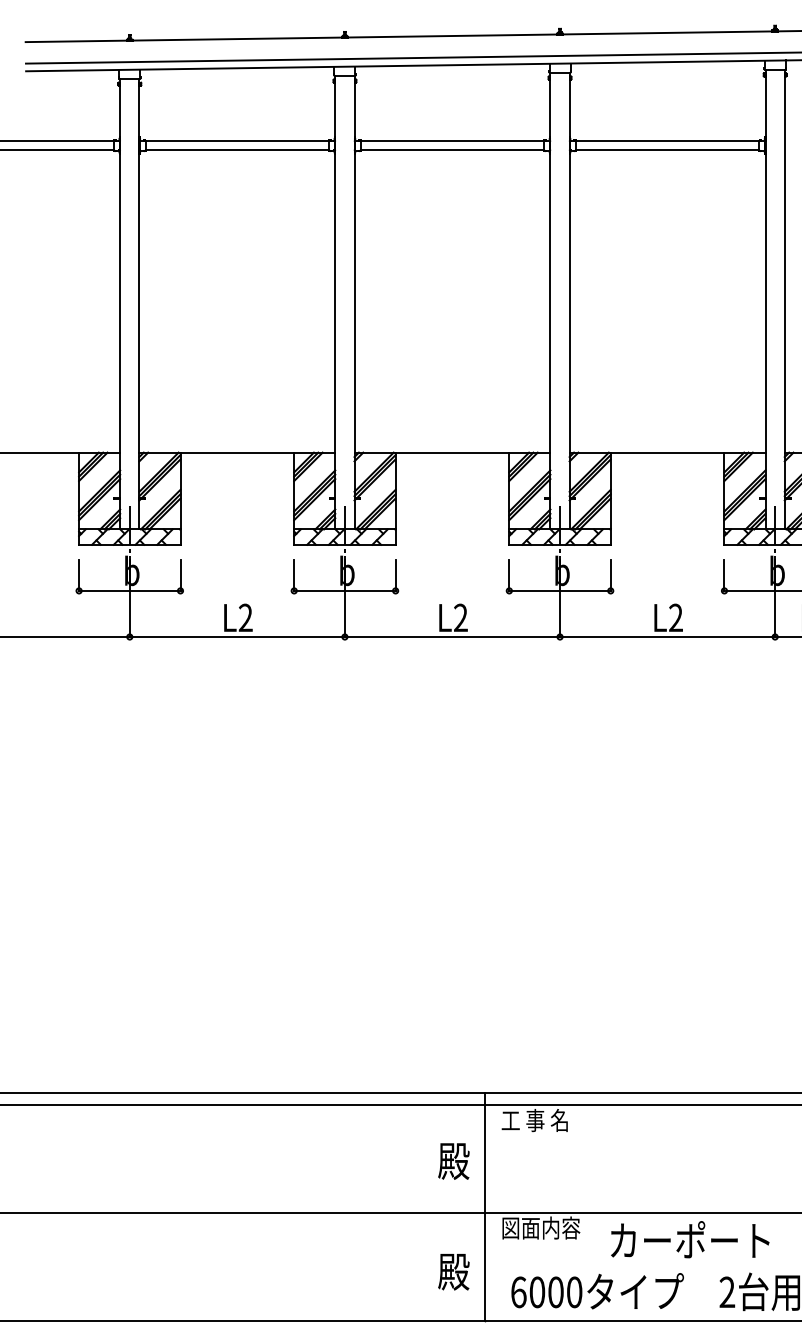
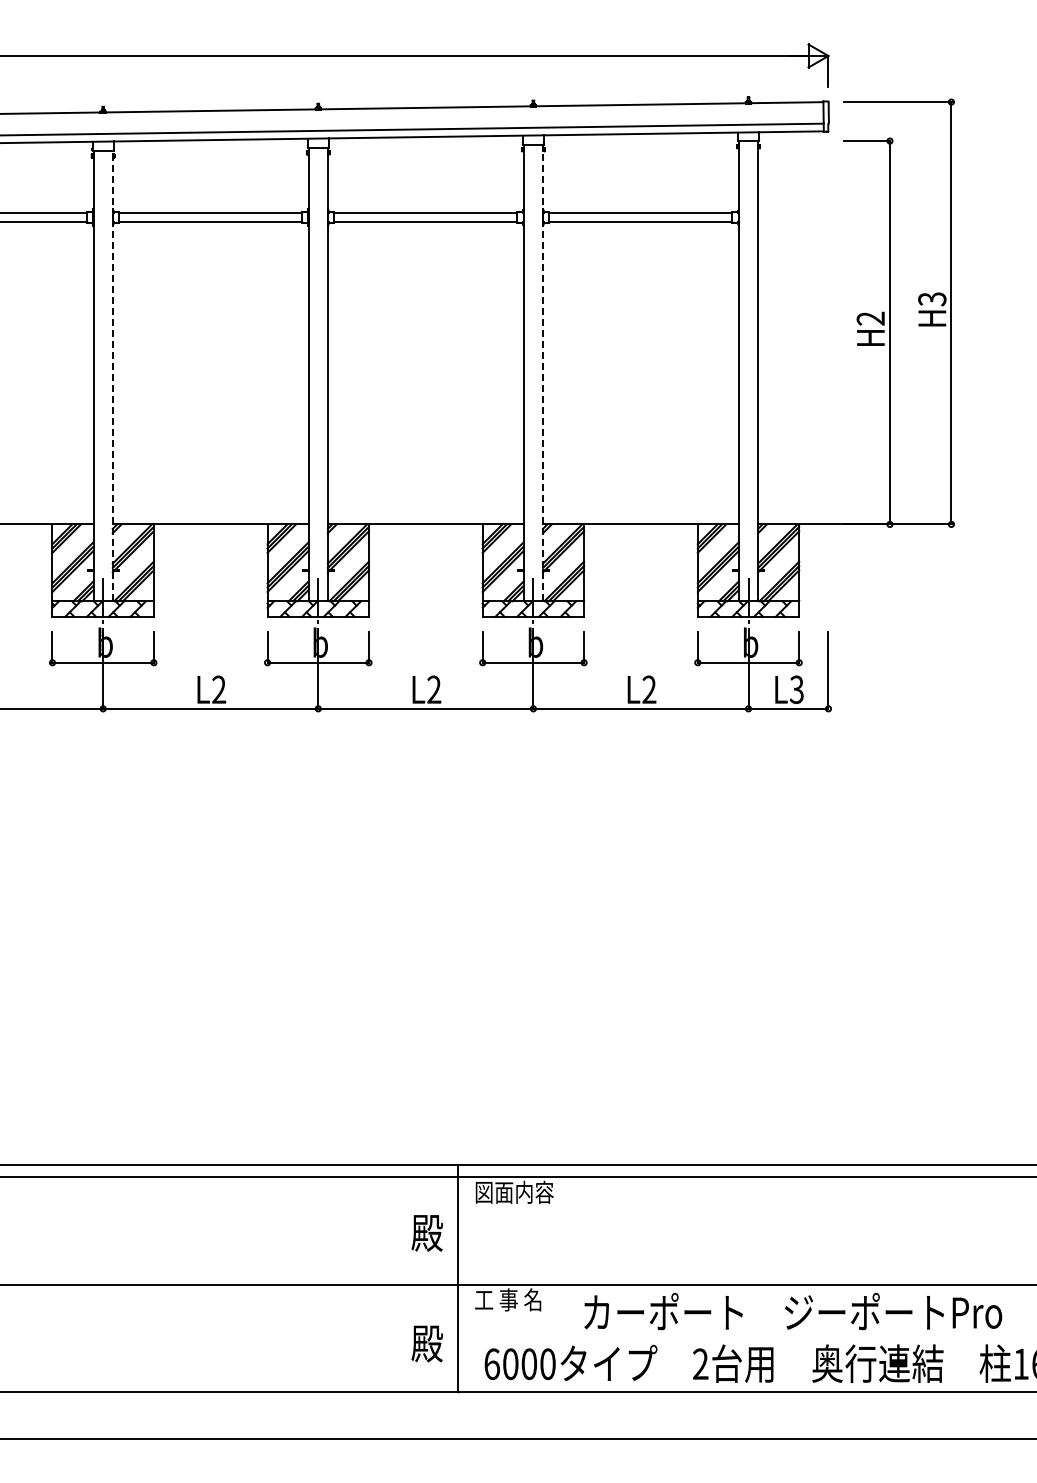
line: (570, 300) -> (543, 372), solid -> dashed
line: (139, 303) -> (112, 375), solid -> dashed
text: (541, 1119) -> (514, 1191), 工 事 名 -> 図面内容
text: (541, 1227) -> (514, 1299), 図面内容 -> 工 事 名

